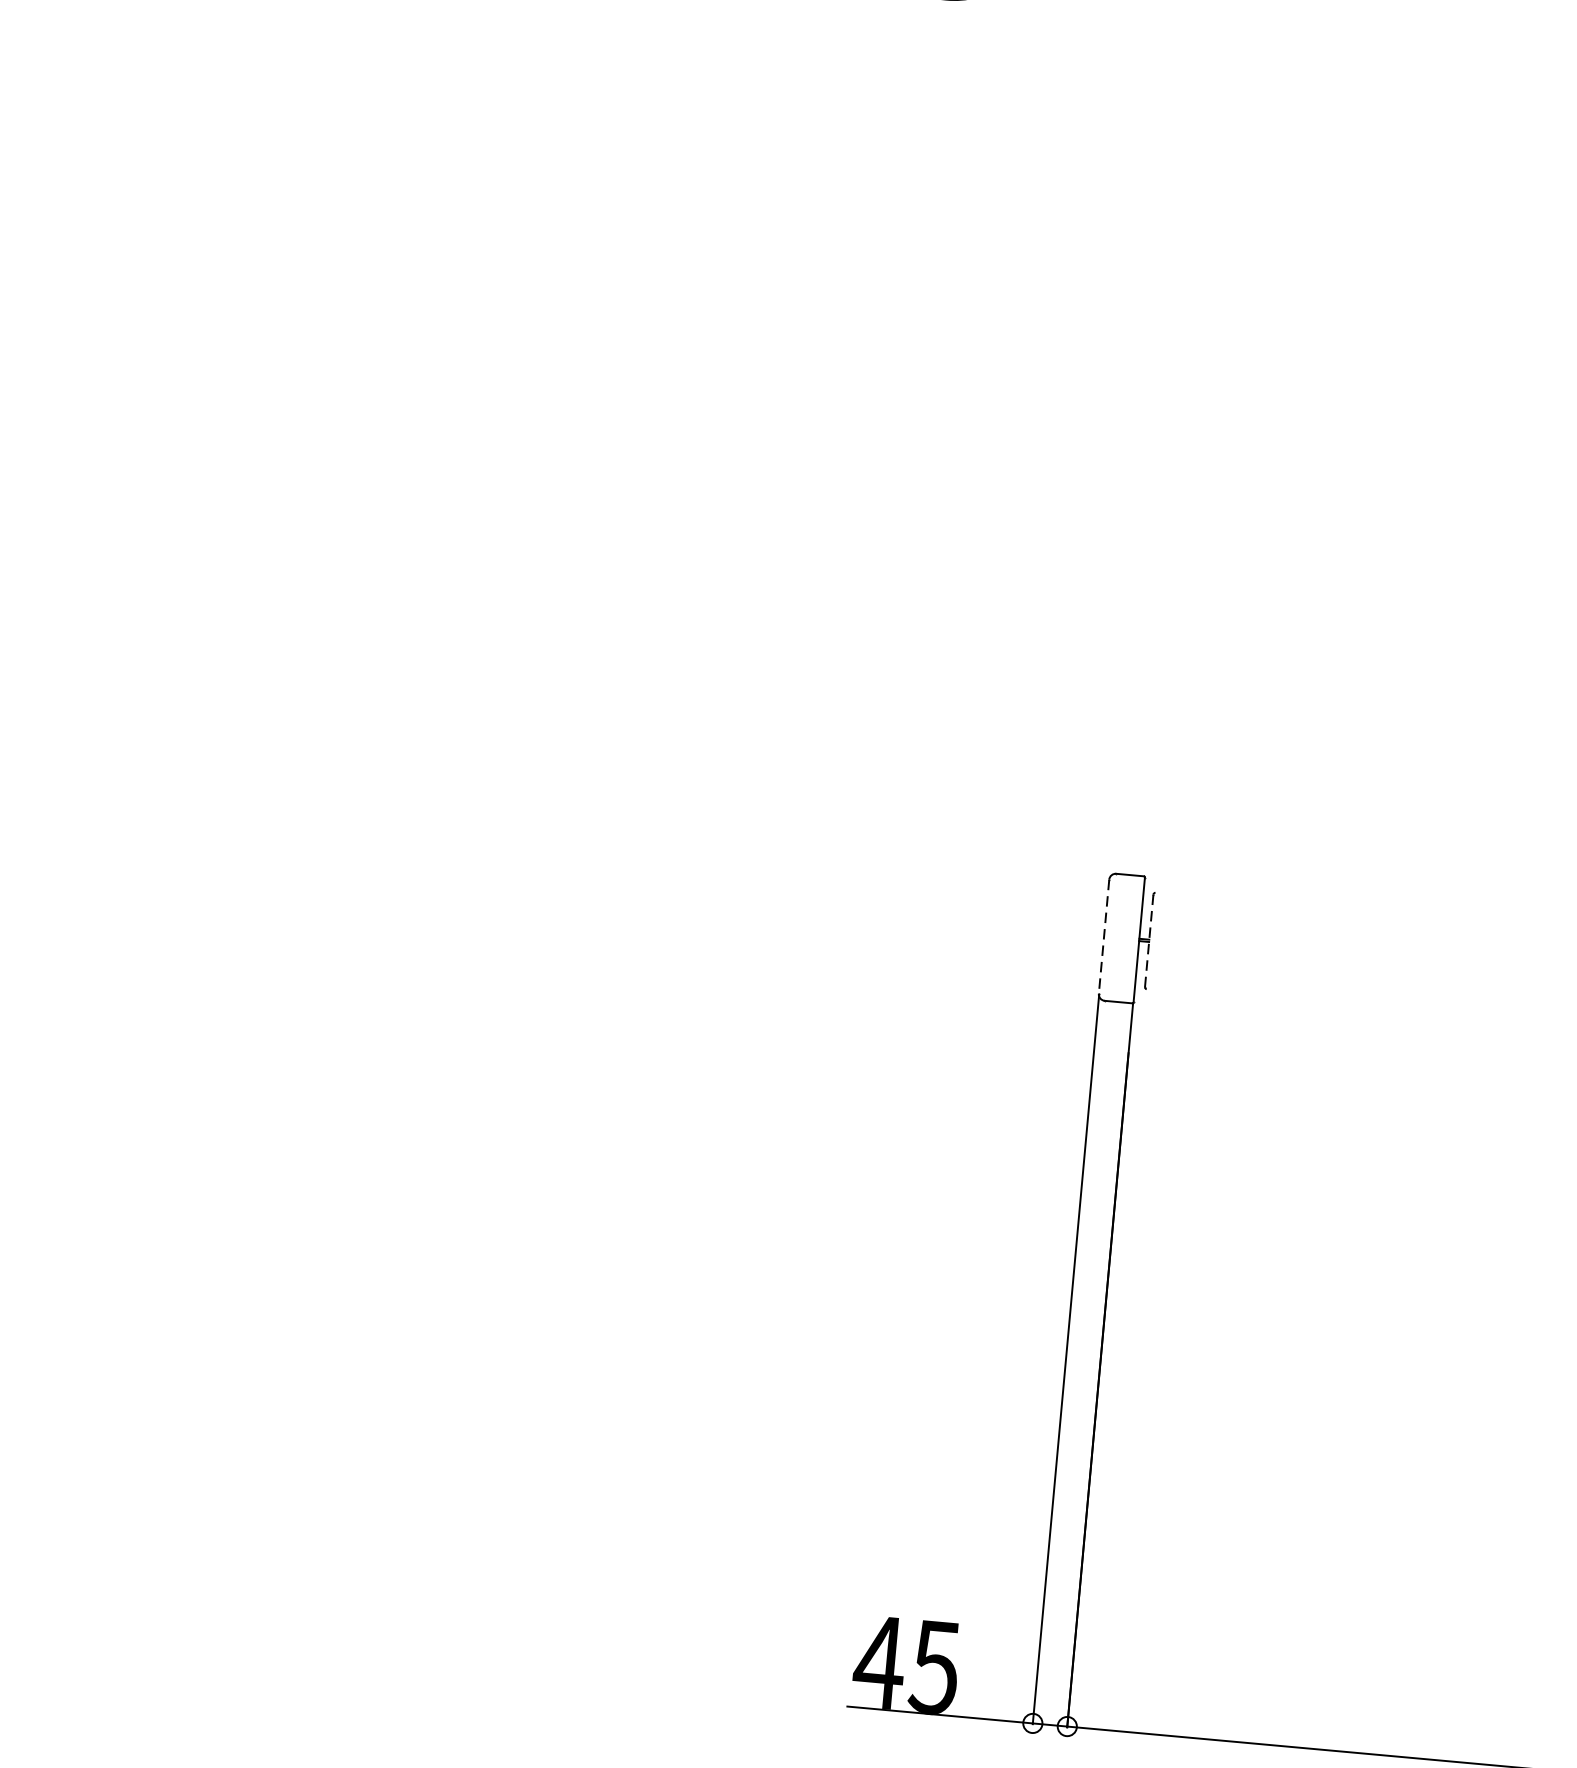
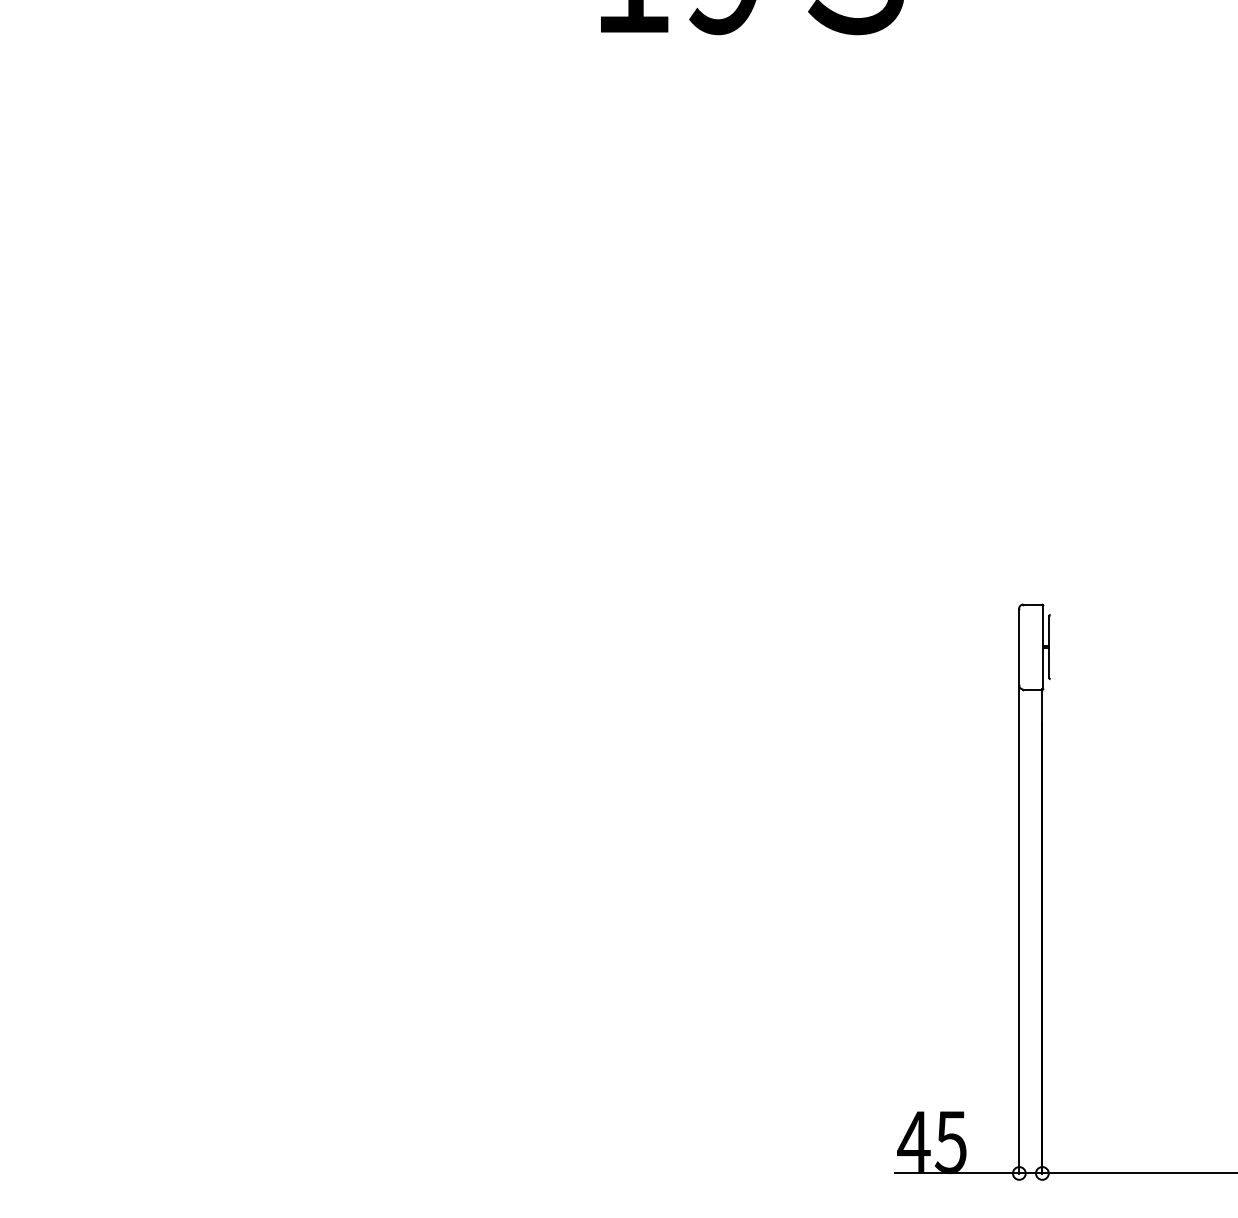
line: (1104, 937) -> (1019, 647), dashed -> solid
line: (1149, 941) -> (1049, 647), dashed -> solid

